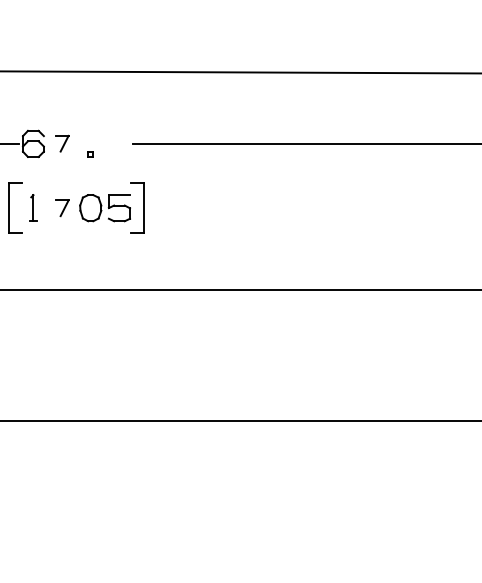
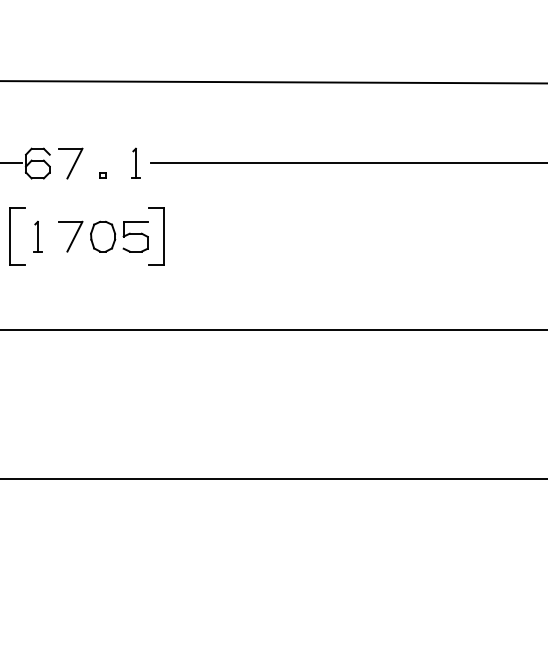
part: (62, 143) -> (70, 163), size x1.67
part: (119, 143) -> (135, 163), added
part: (62, 208) -> (70, 237), size x1.67

